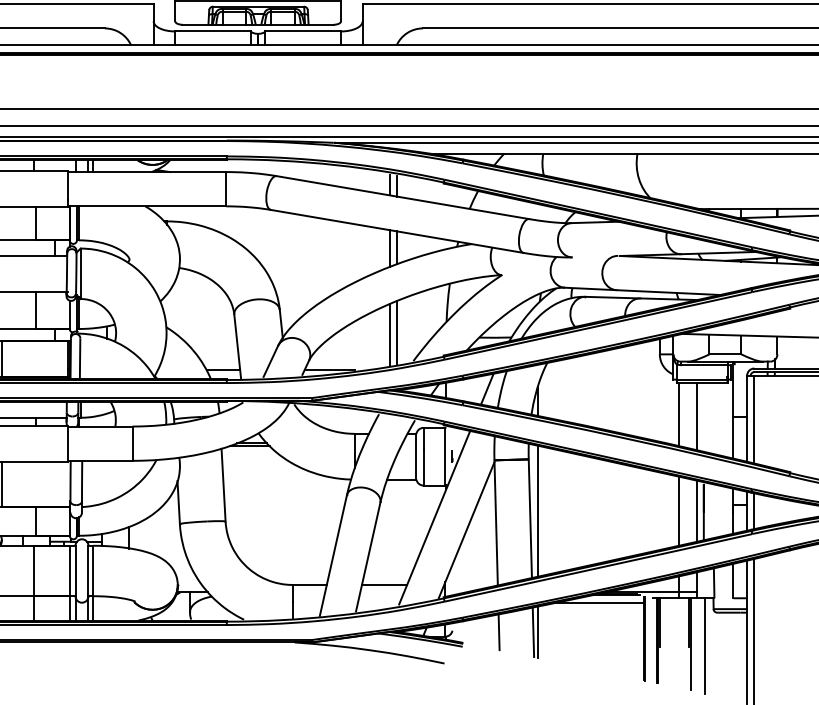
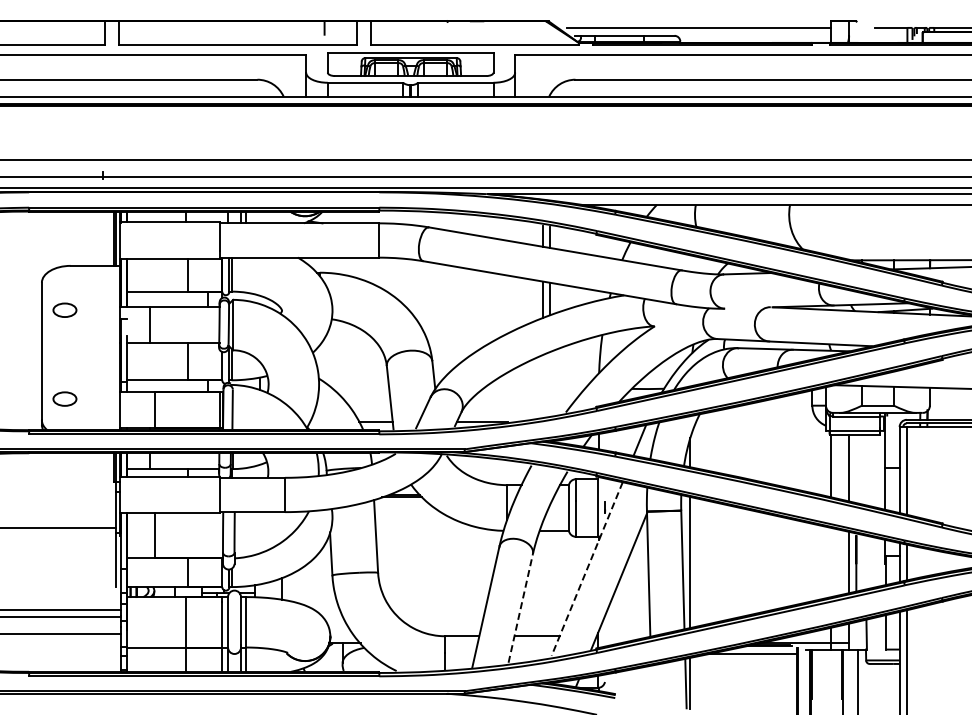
line: (396, 332) -> (549, 383), removed
line: (389, 334) -> (542, 385), removed
line: (678, 511) -> (831, 562), removed
line: (434, 518) -> (587, 569), solid -> dashed
line: (367, 557) -> (520, 608), solid -> dashed
line: (498, 632) -> (651, 683), removed

